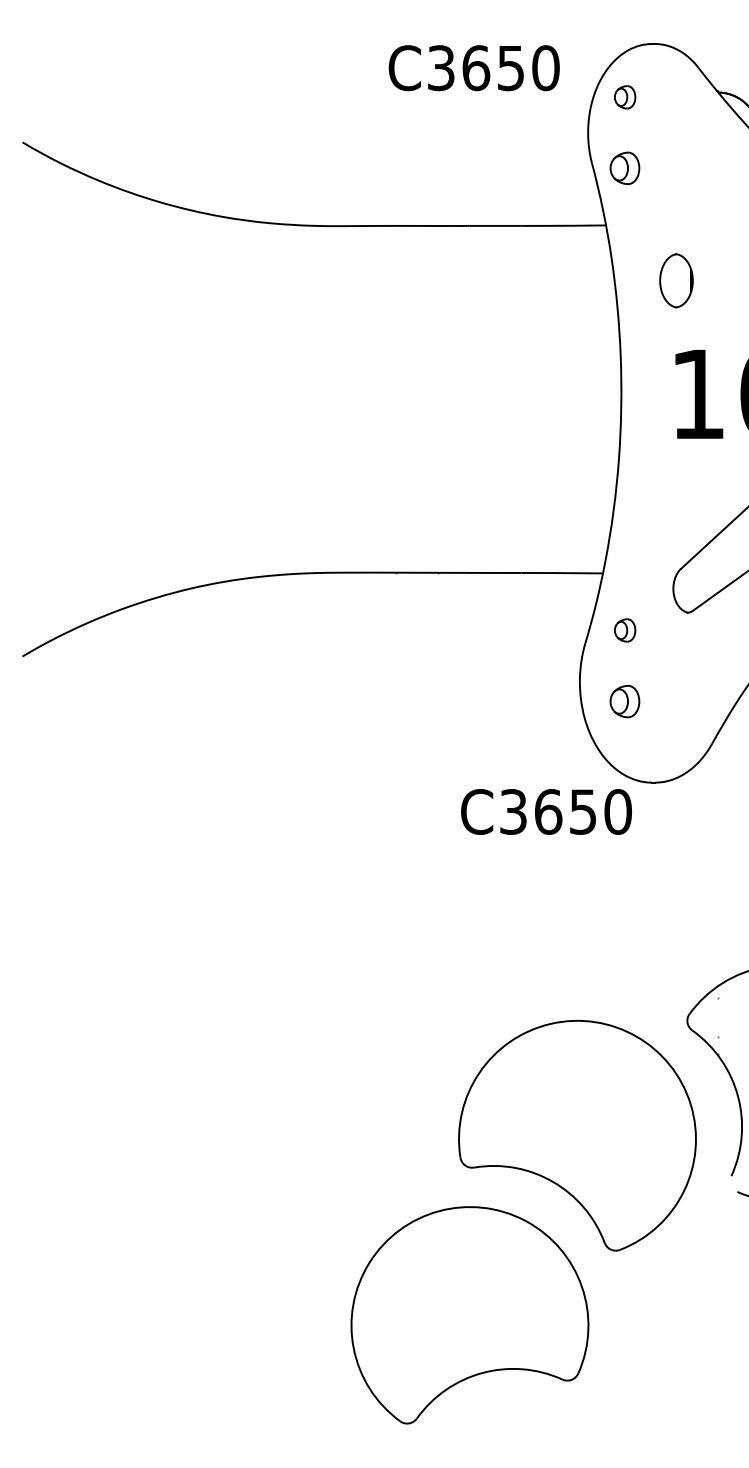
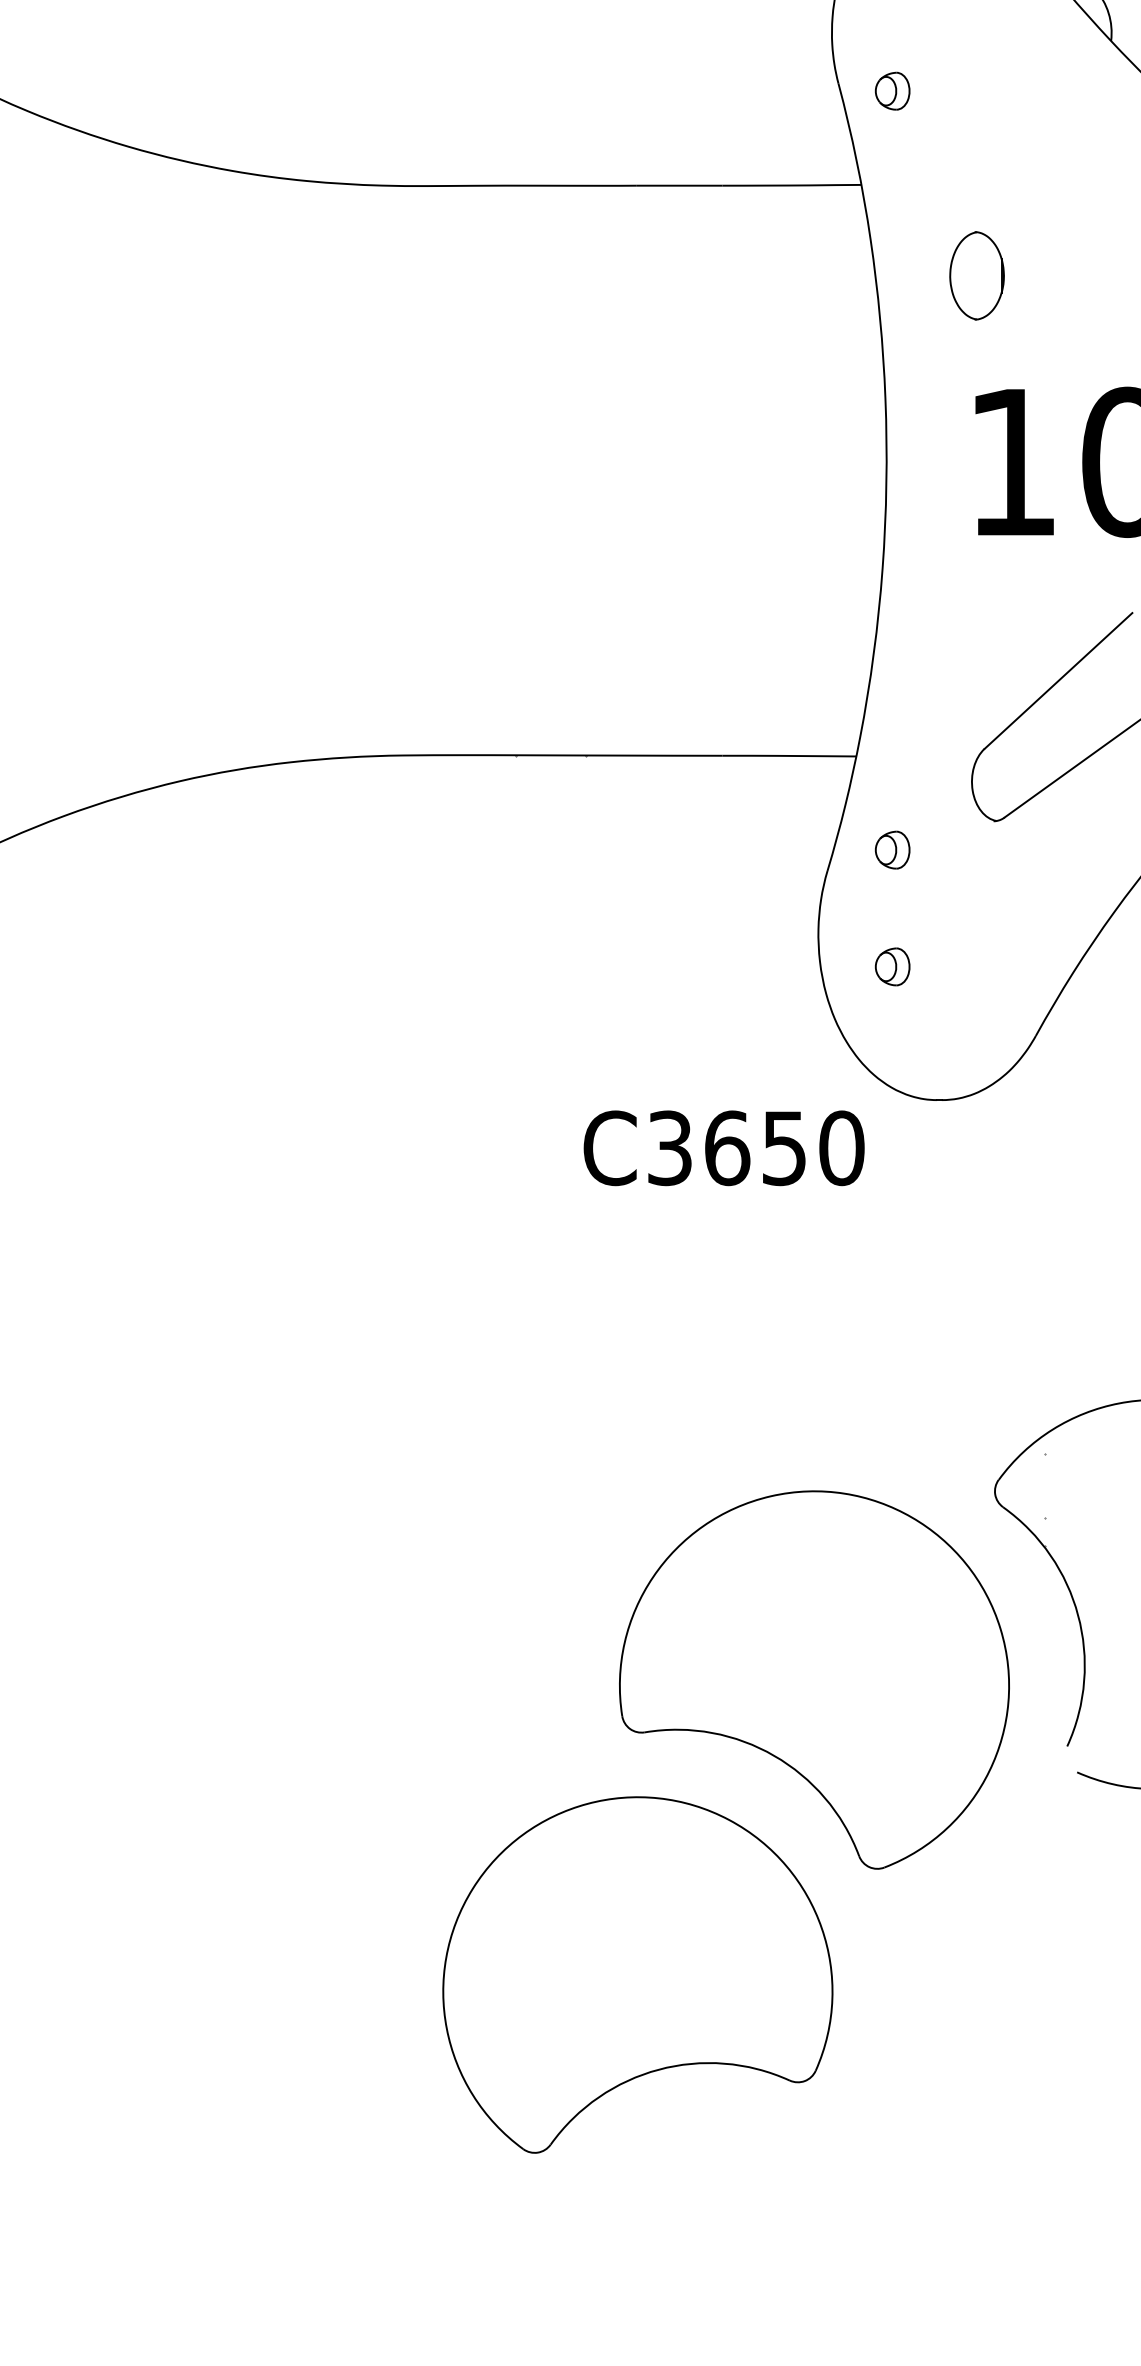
part: (625, 168) -> (893, 91), size x0.71
part: (625, 701) -> (893, 966), size x0.71
text: (546, 811) -> (724, 1147), moved

